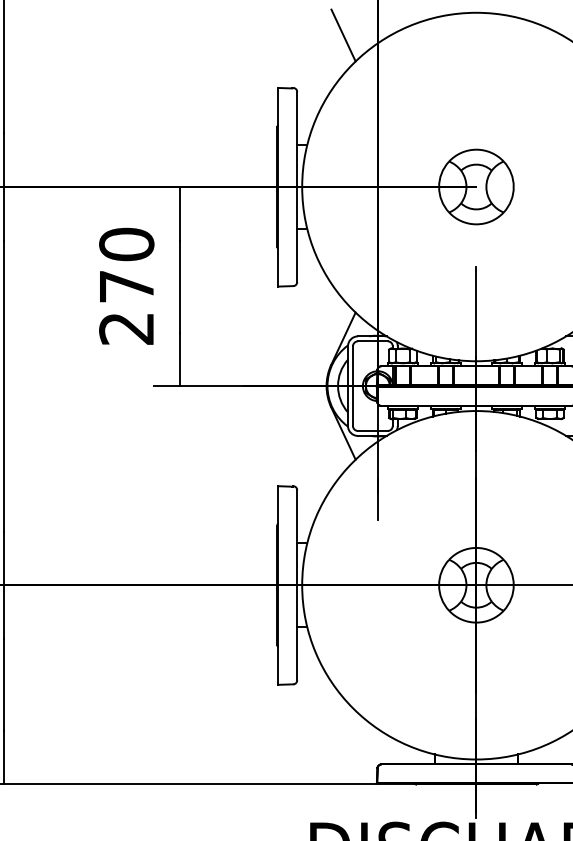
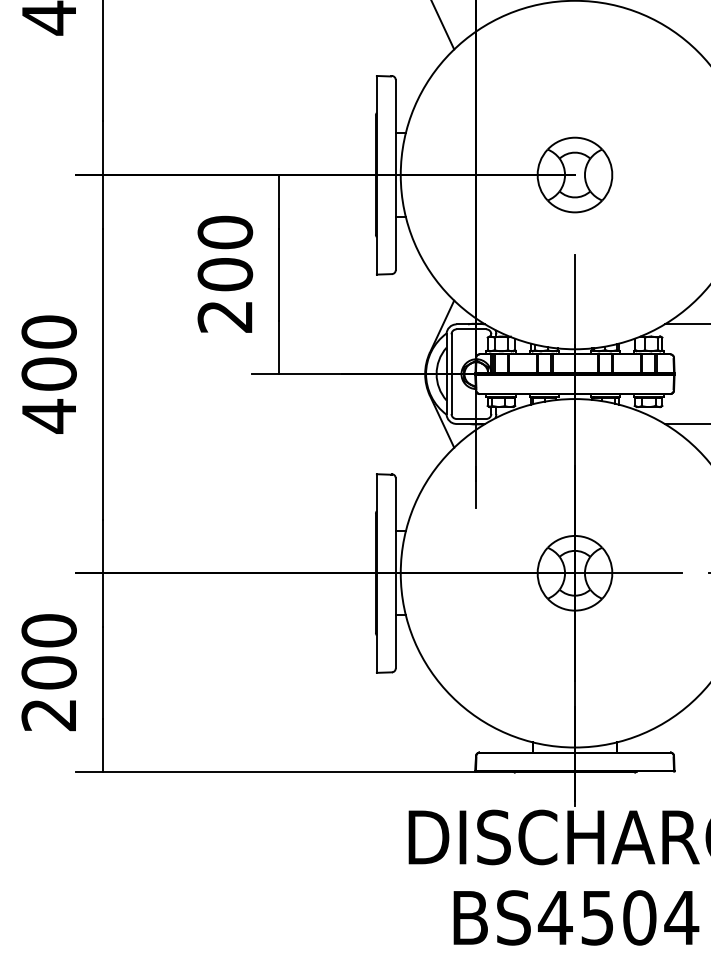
text: (126, 286) -> (225, 274), 270 -> 200

